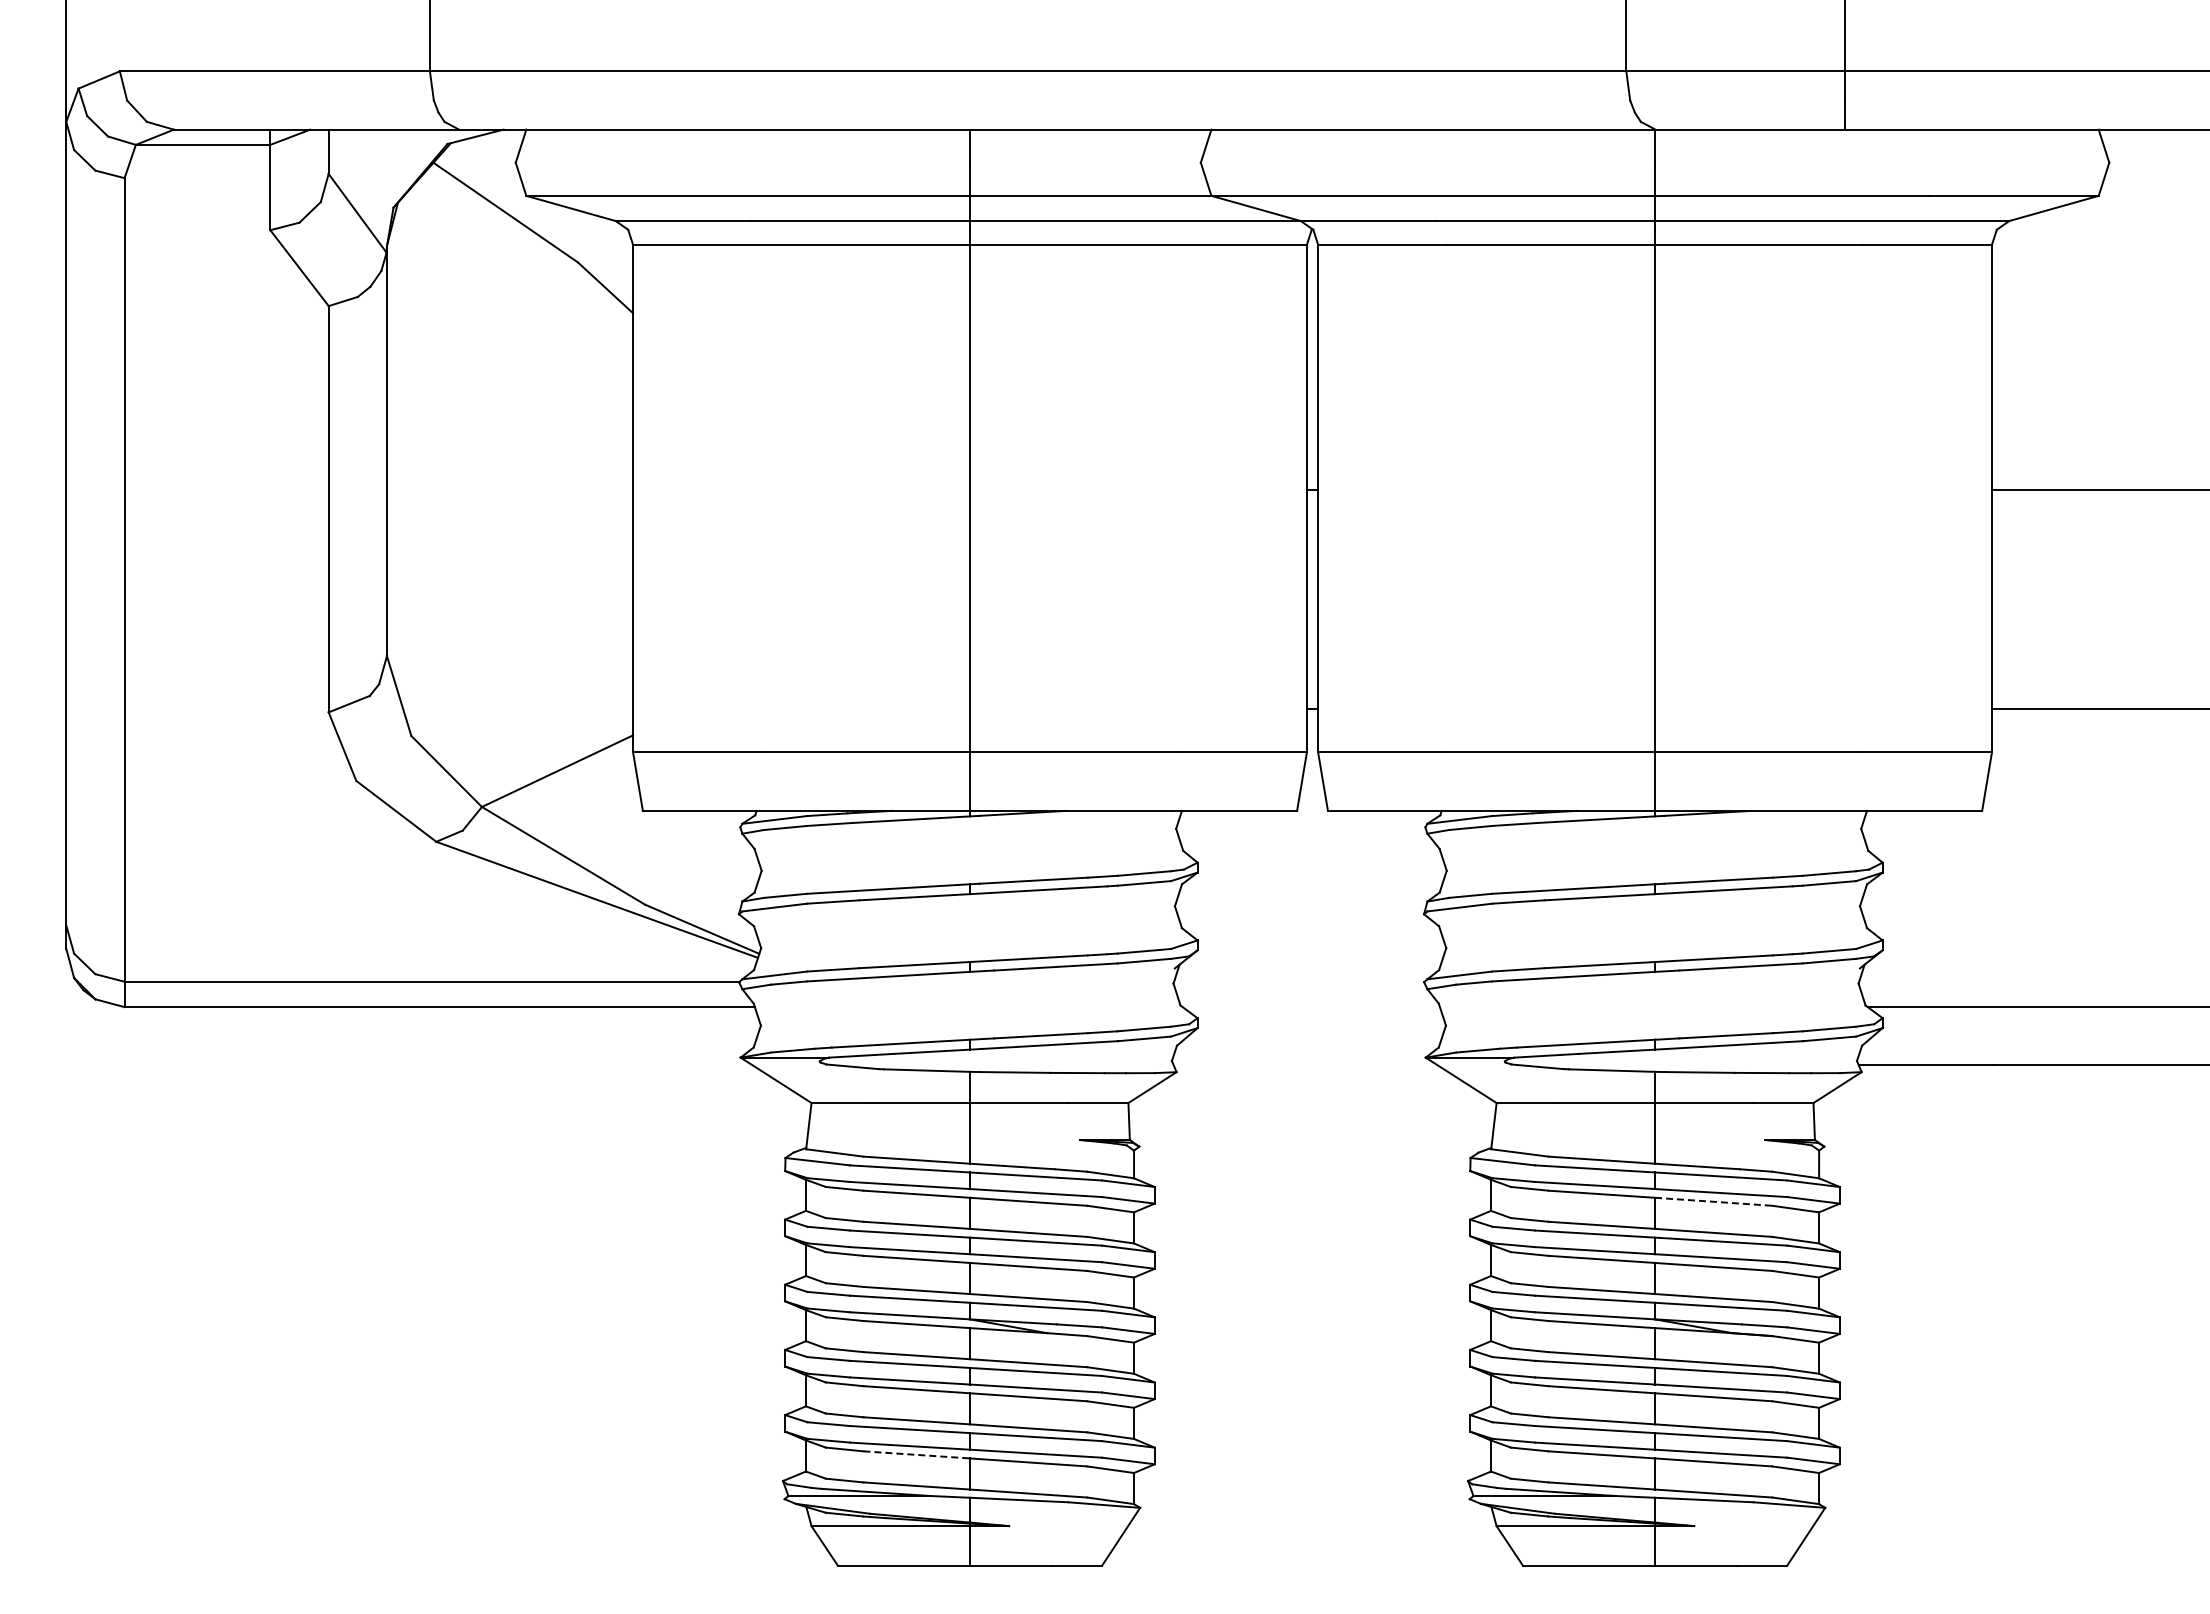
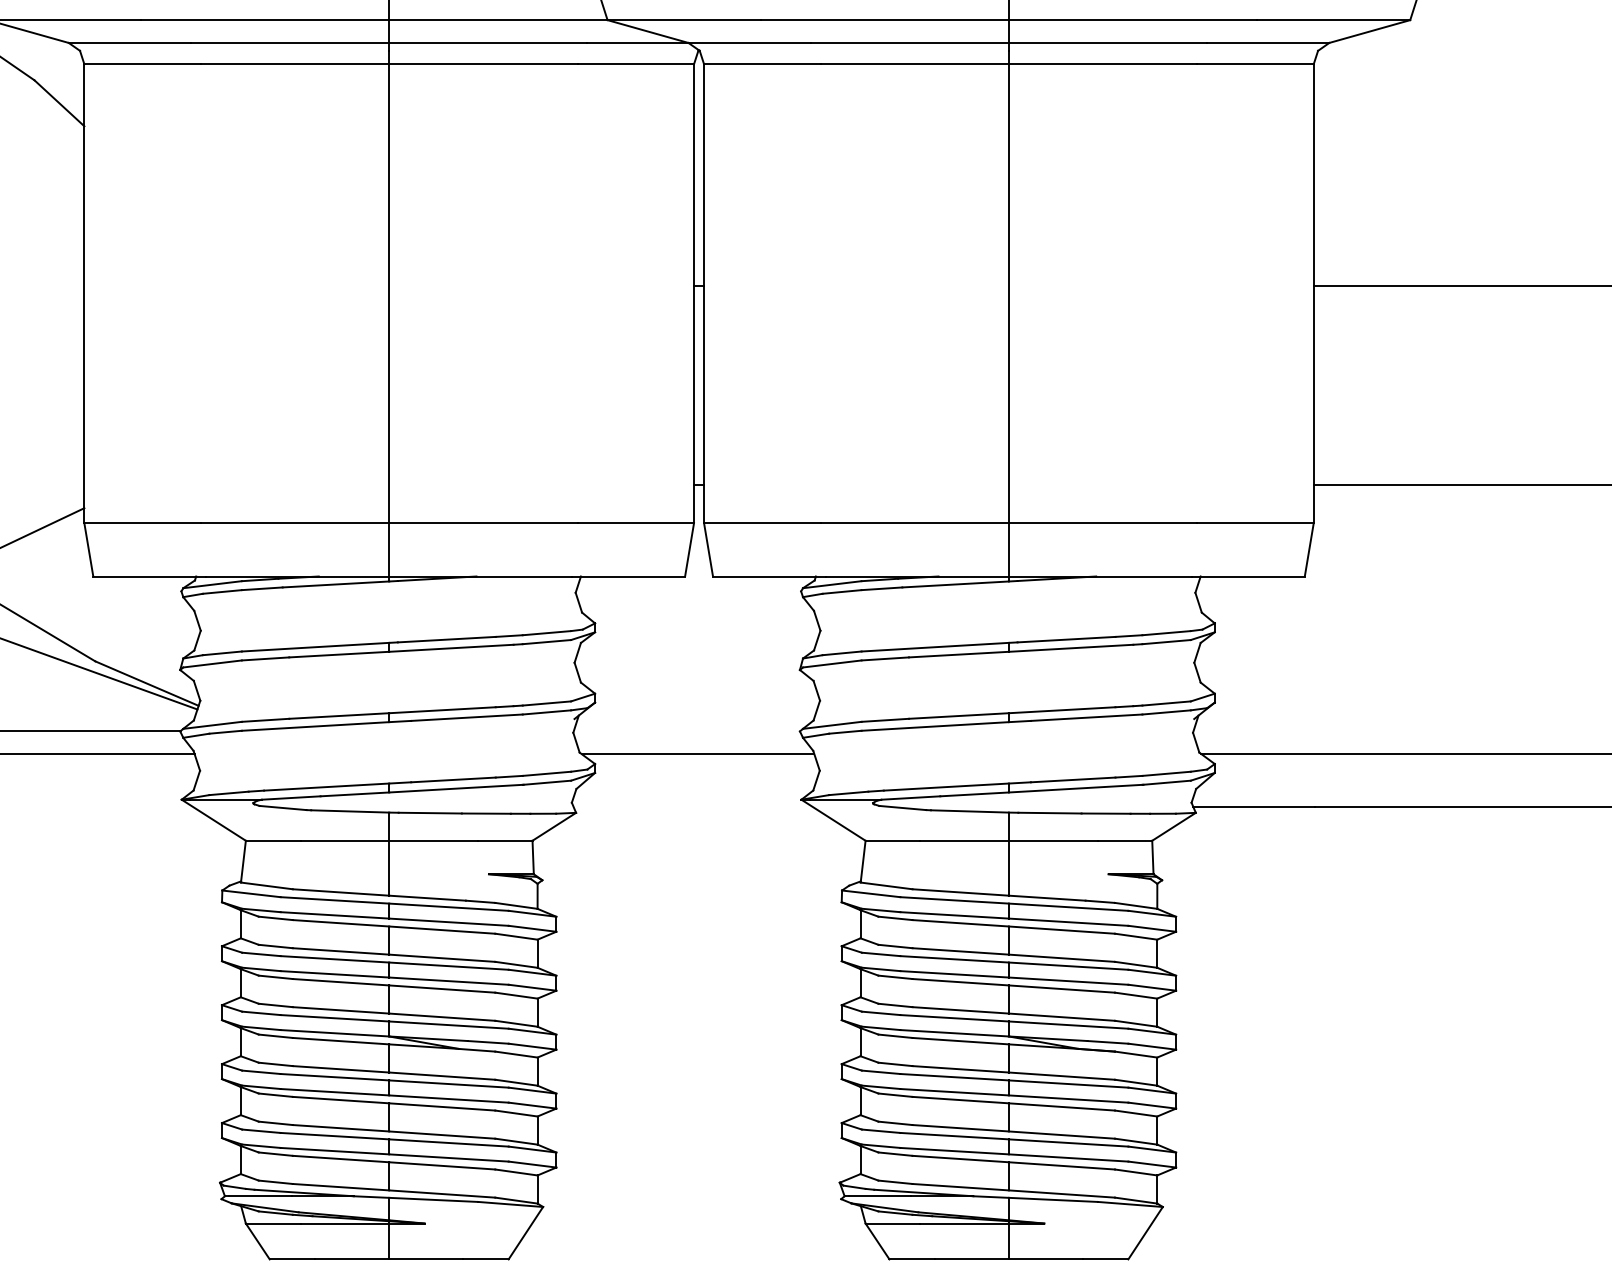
line: (1310, 1007) -> (697, 754), added
line: (1713, 1201) -> (1061, 929), dashed -> solid
line: (917, 1454) -> (341, 1158), dashed -> solid

